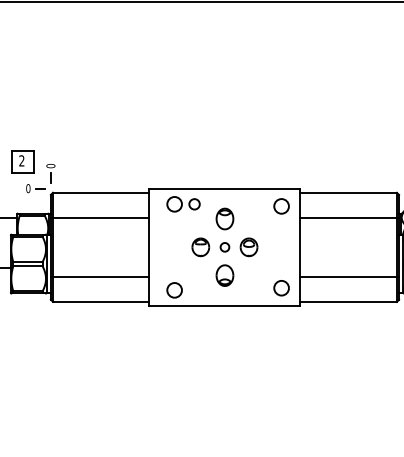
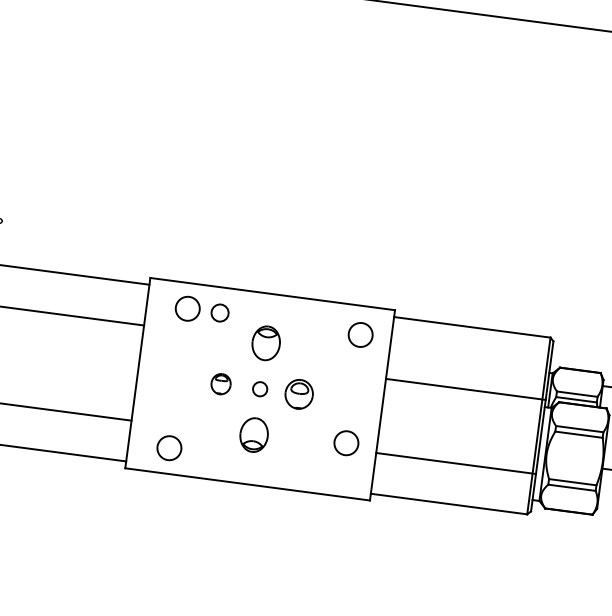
line: (349, 218) -> (465, 390), moved
part: (200, 247) -> (220, 384), size x0.7
circle: (281, 288) -> (346, 443), moved

